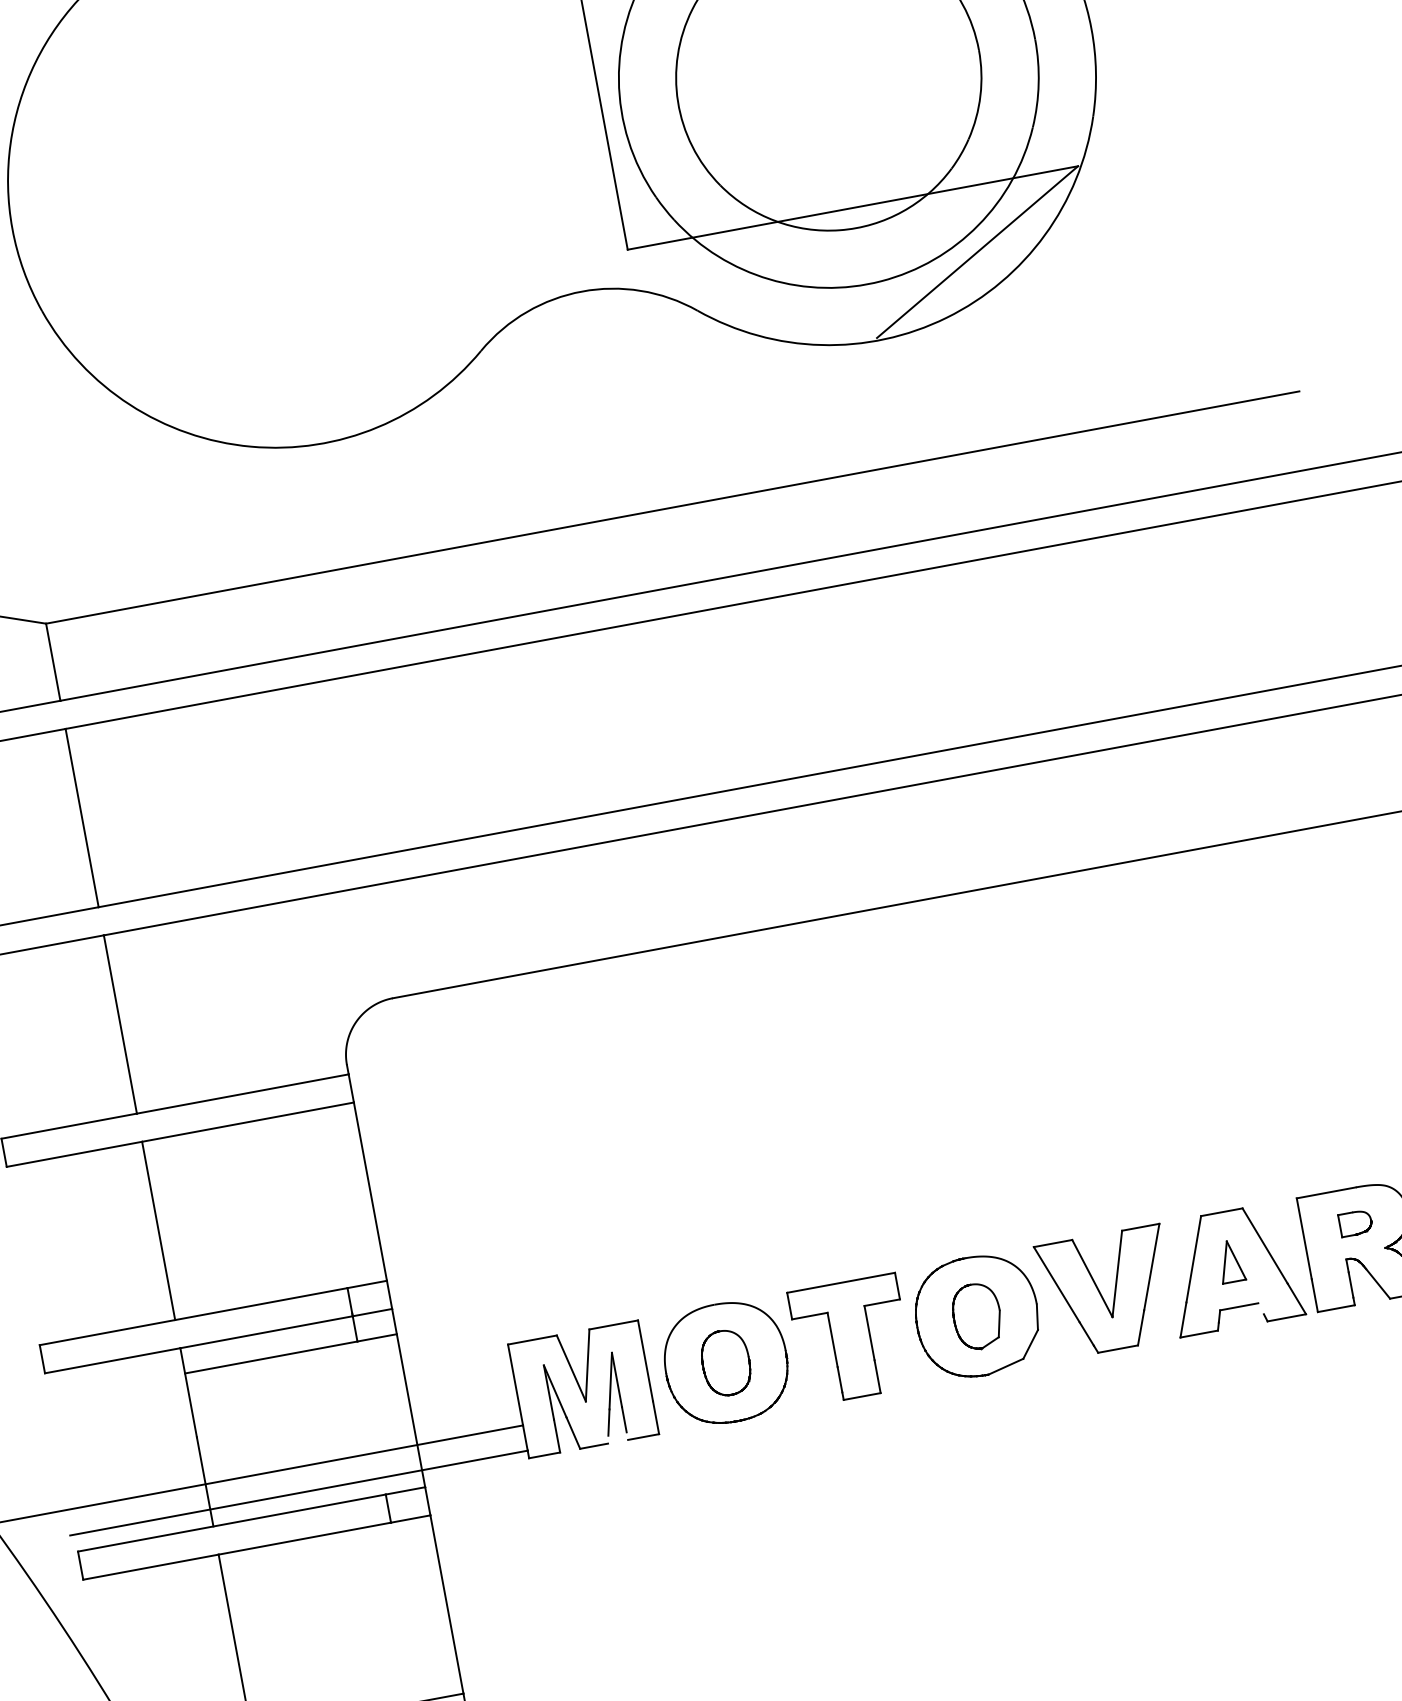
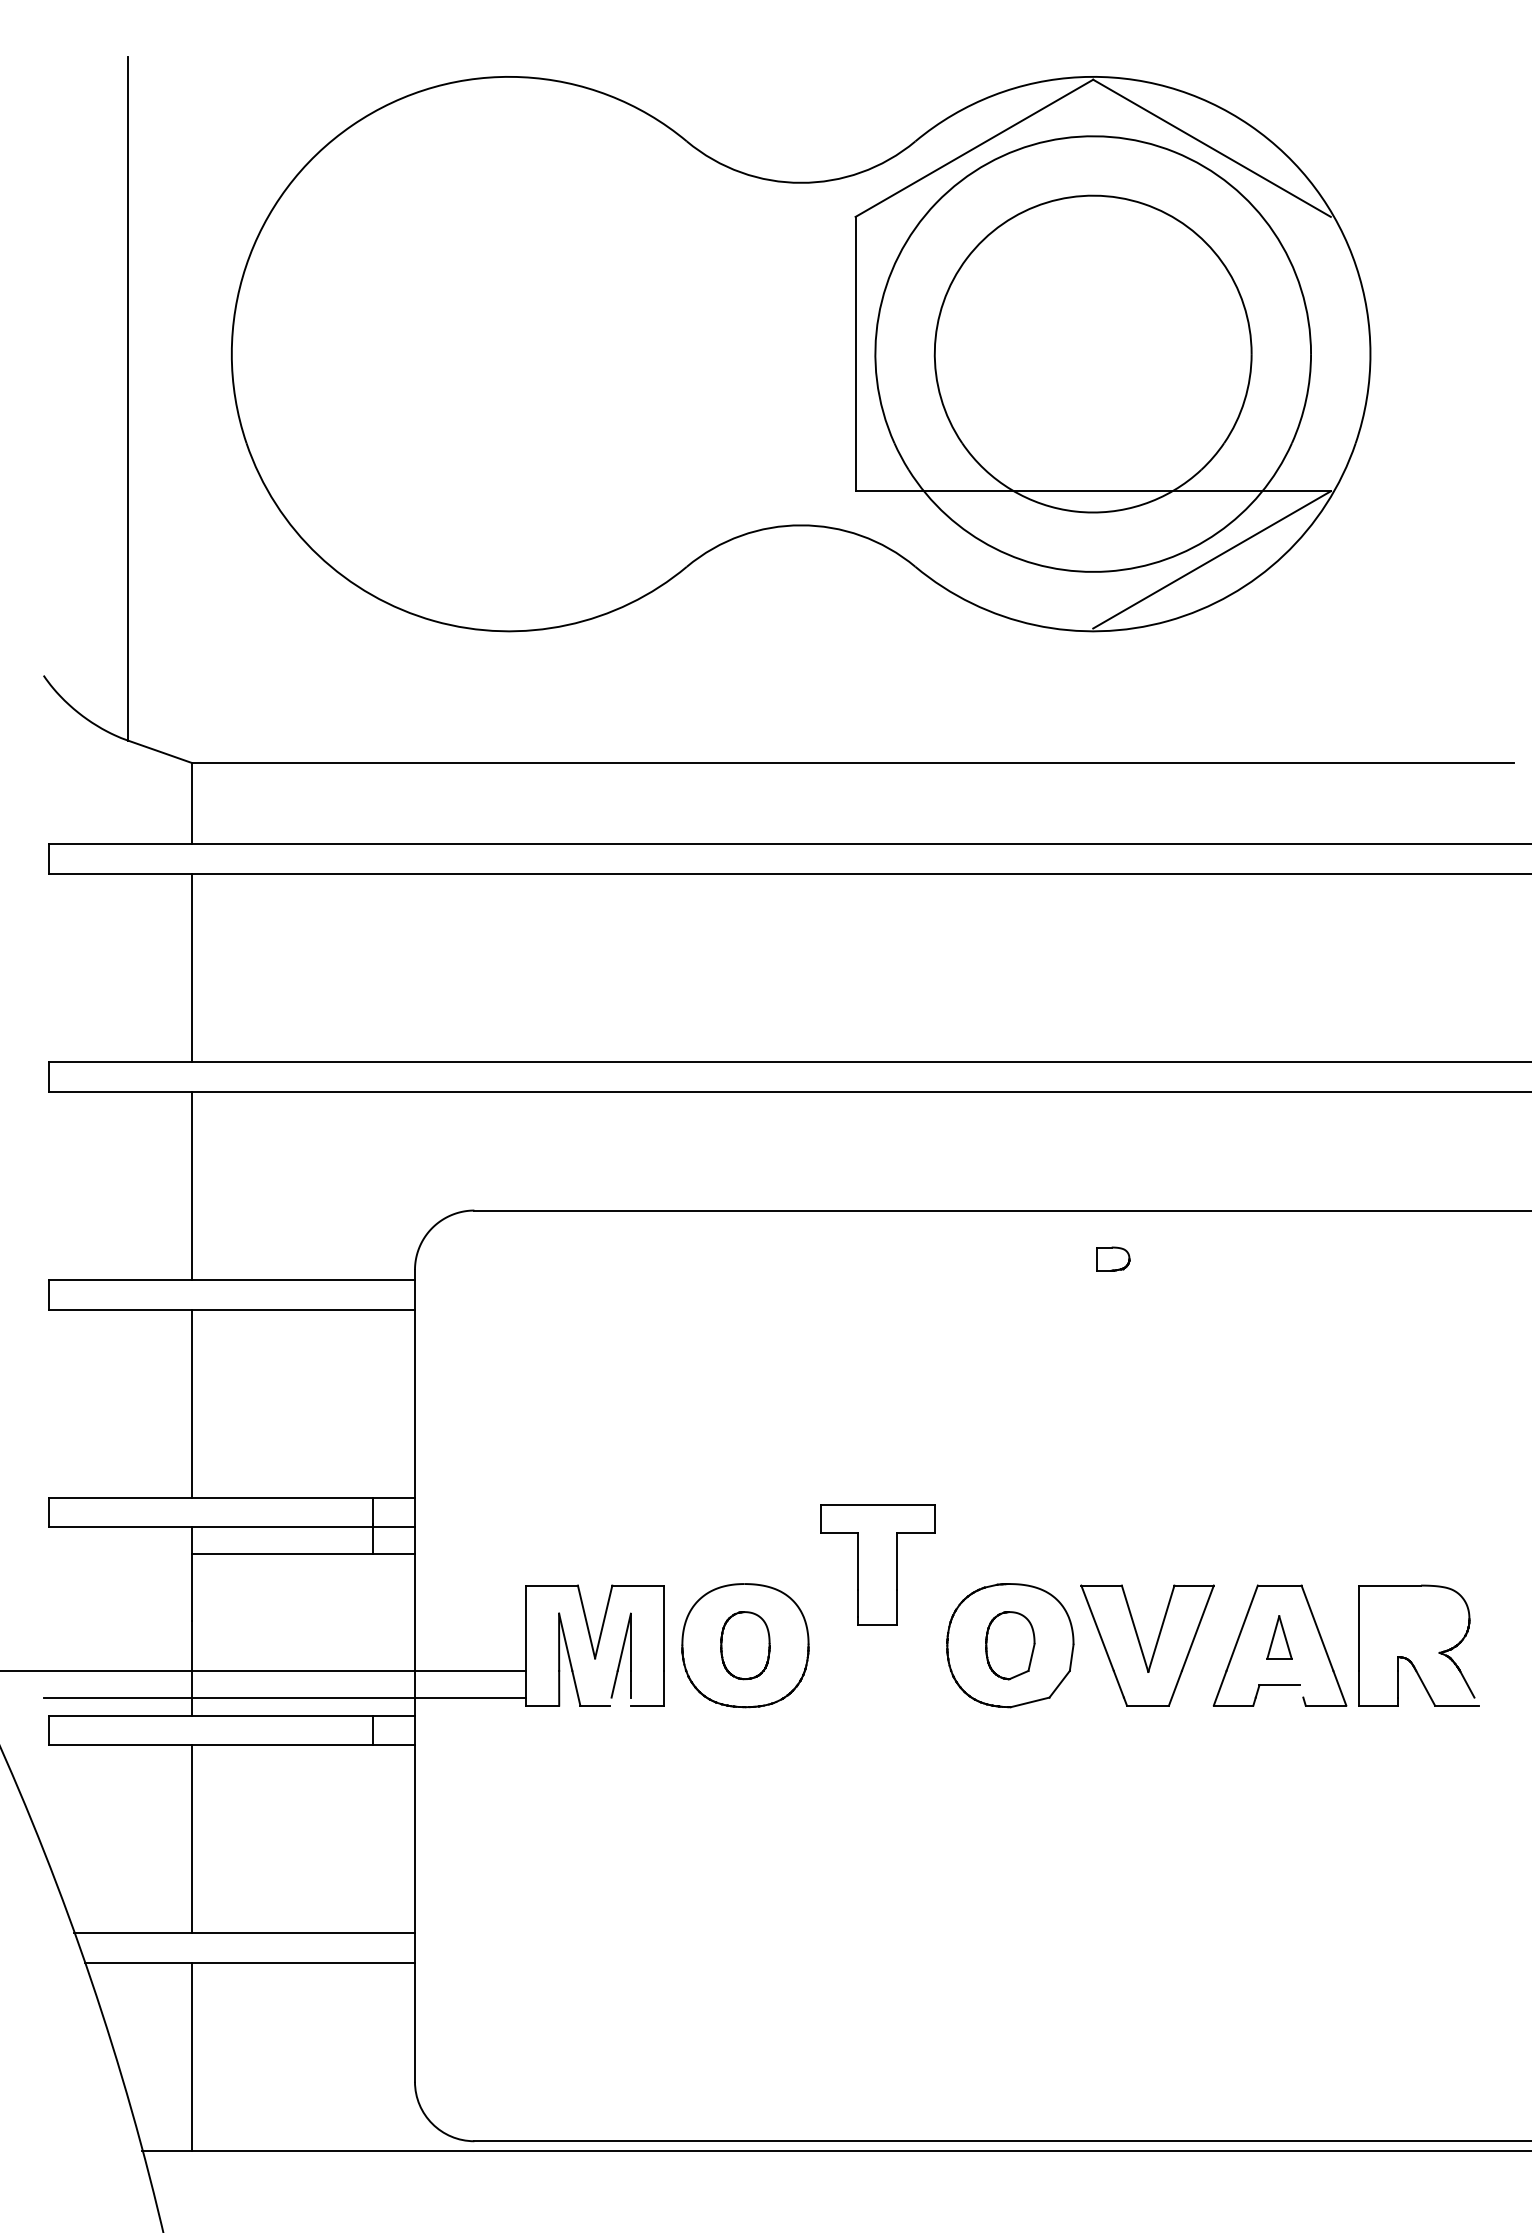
part: (1355, 1222) -> (1113, 1258), moved
part: (851, 1339) -> (877, 1564), moved

